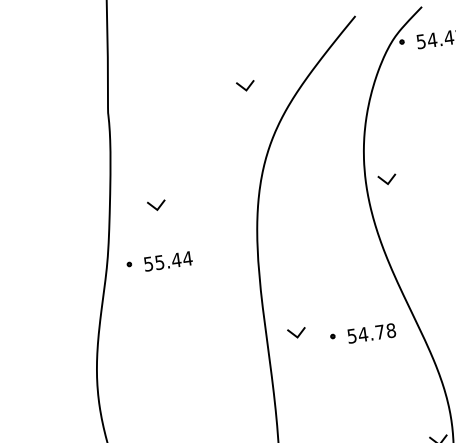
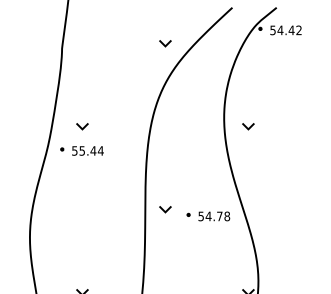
line: (247, 85) -> (166, 43), moved
line: (389, 179) -> (249, 126), moved
line: (158, 205) -> (83, 126), moved

